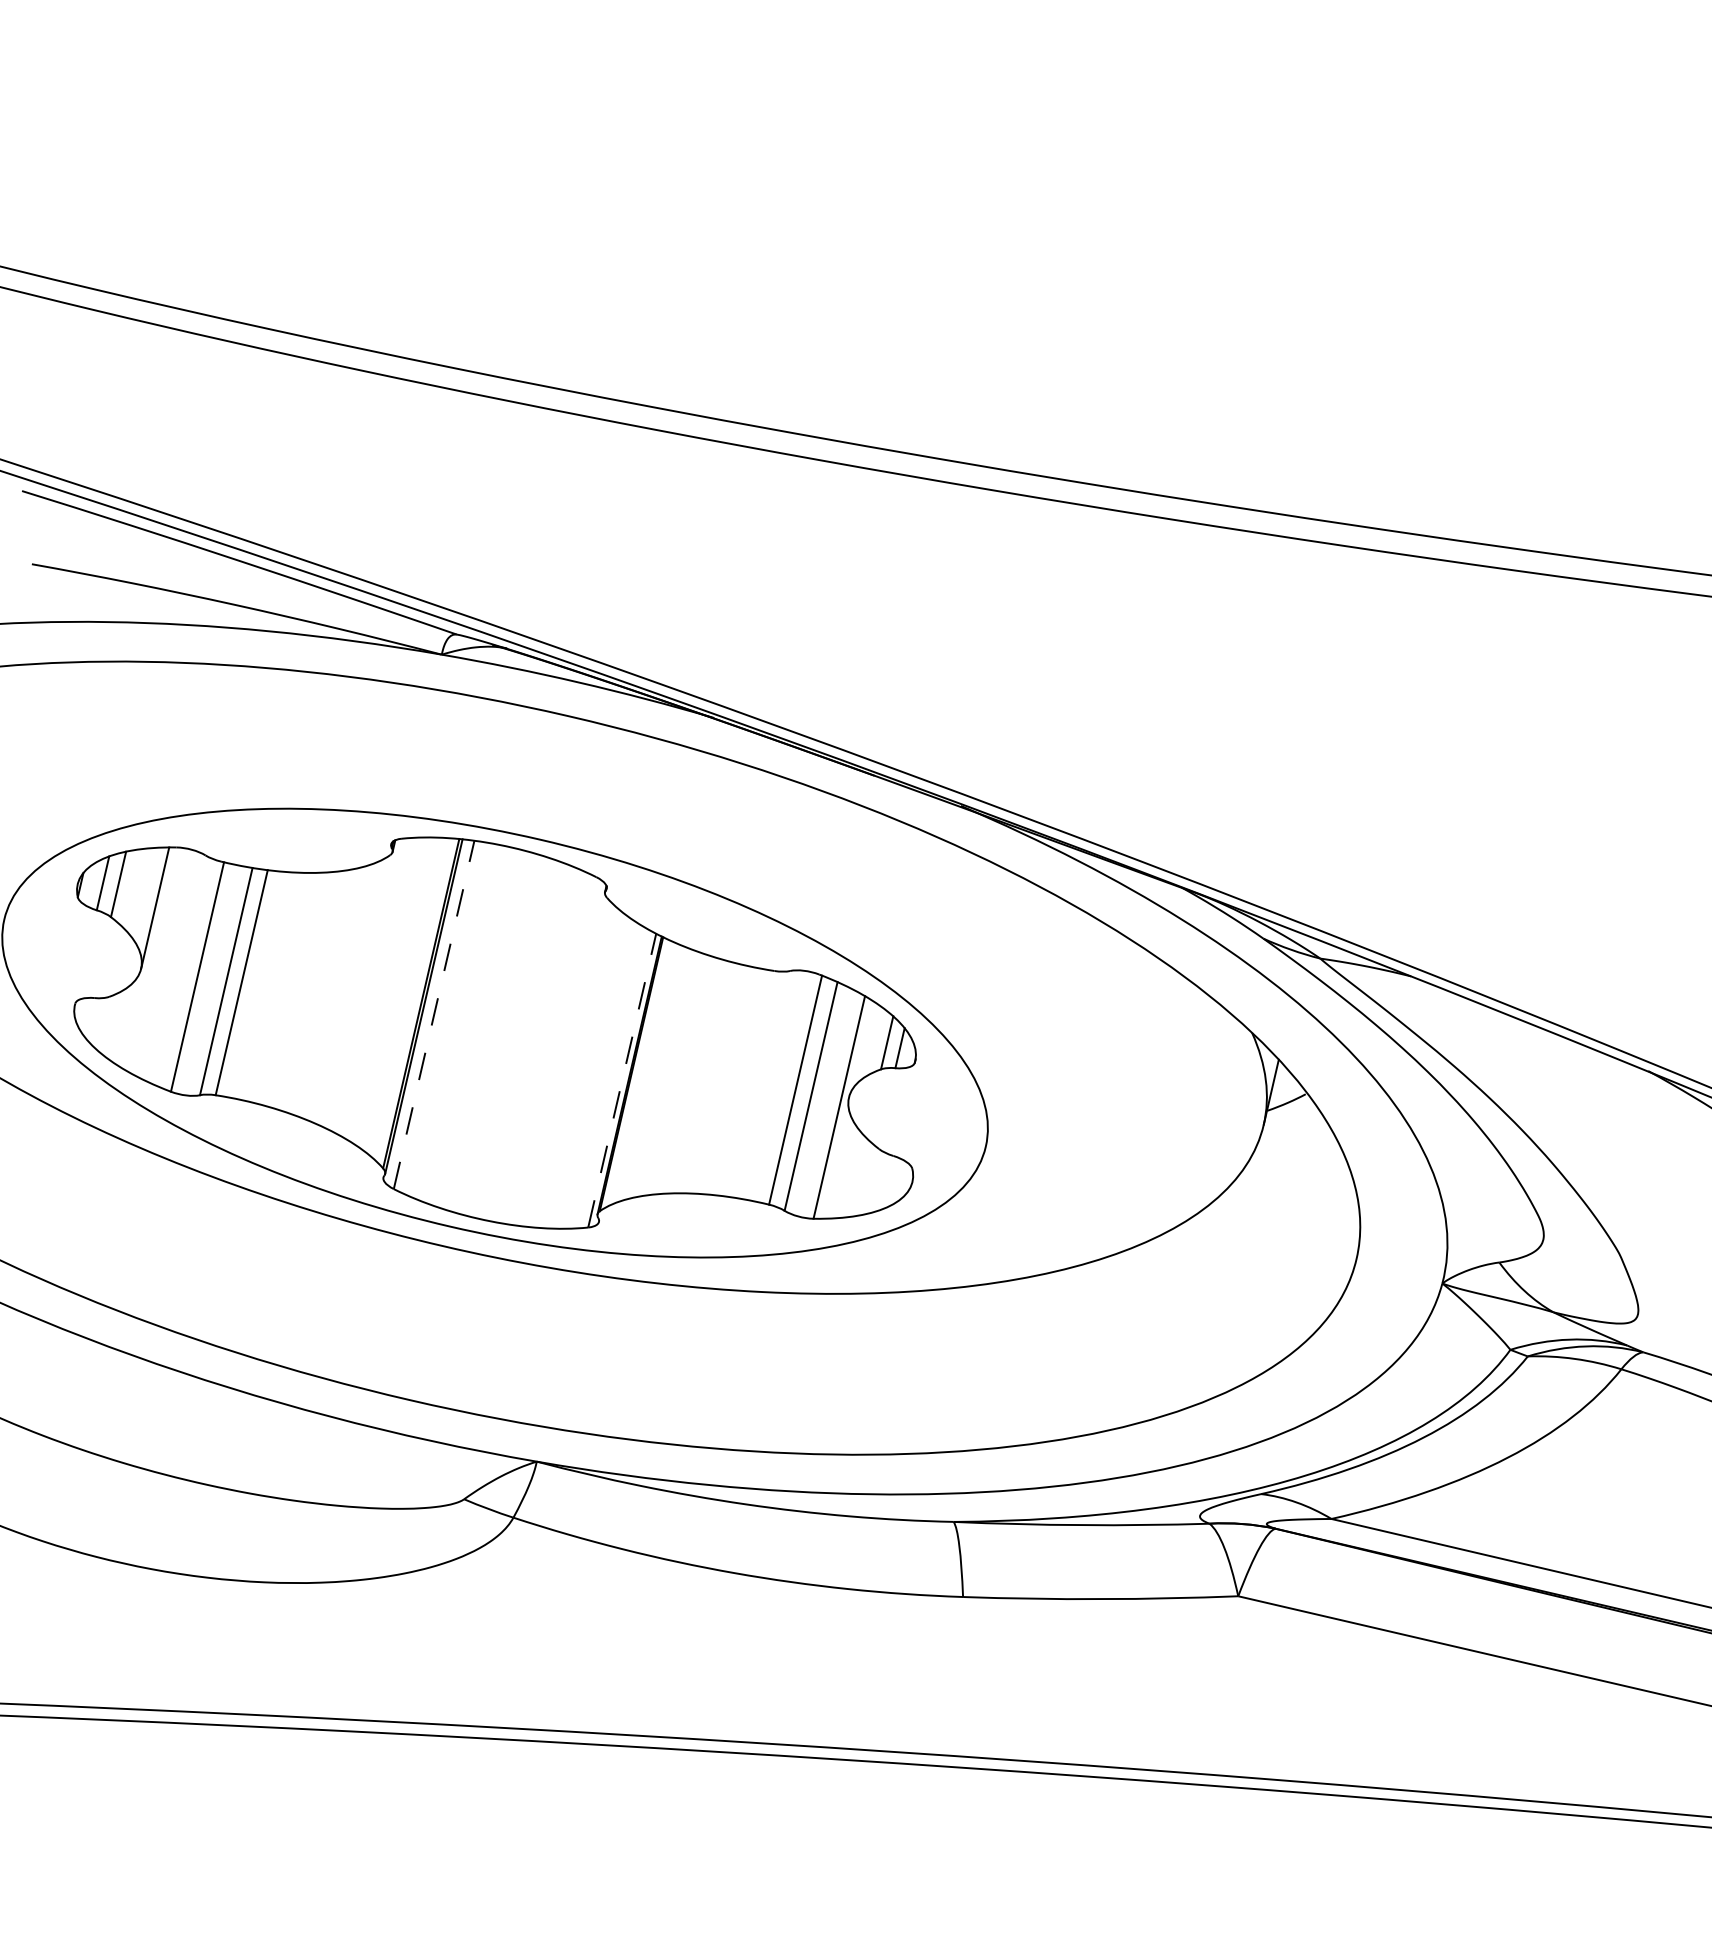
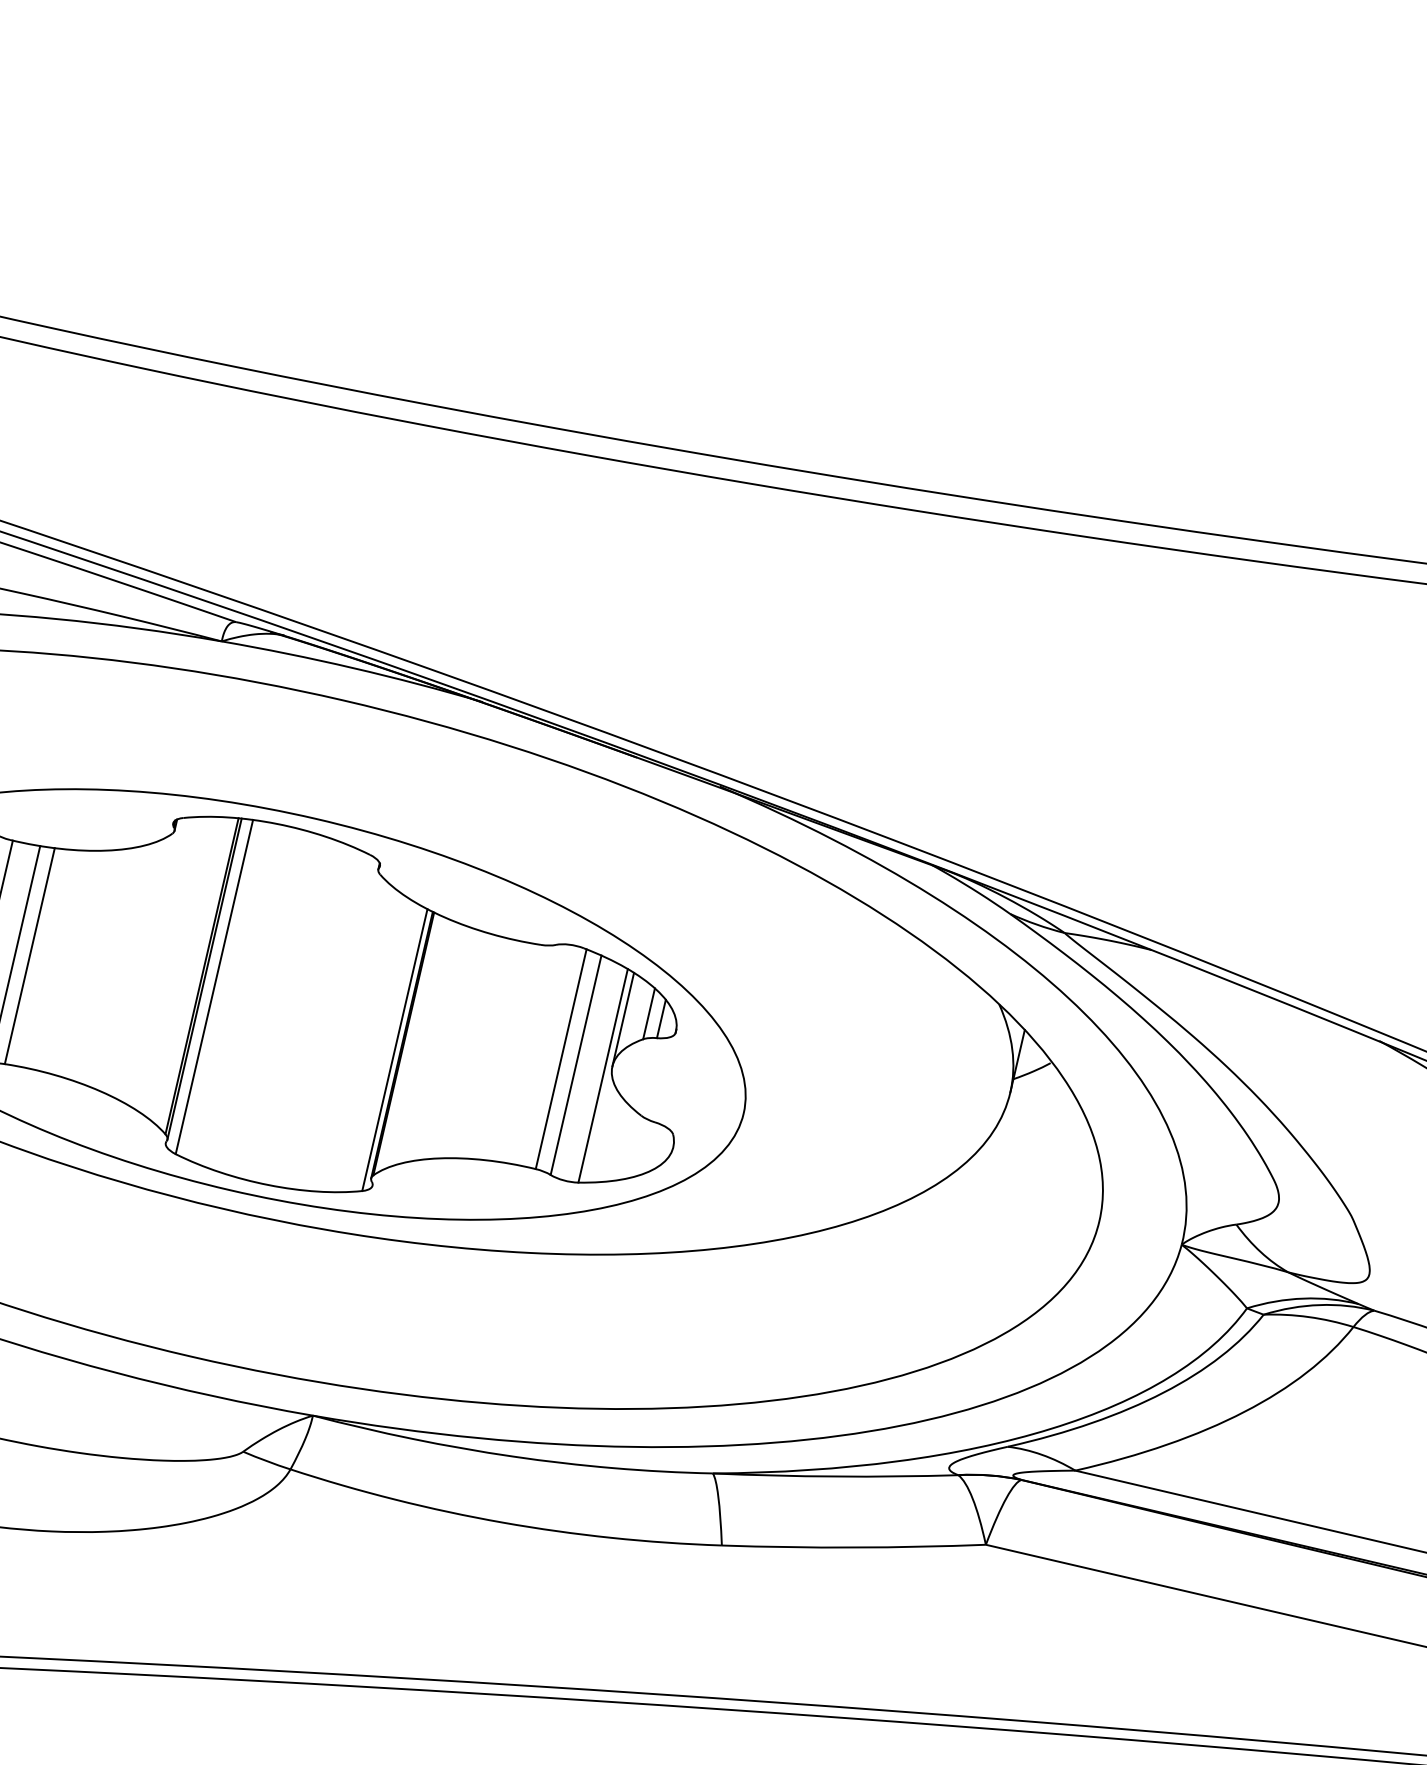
line: (434, 1014) -> (214, 986), dashed -> solid
line: (859, 1048) -> (622, 1019), added
line: (622, 1080) -> (395, 1049), dashed -> solid

